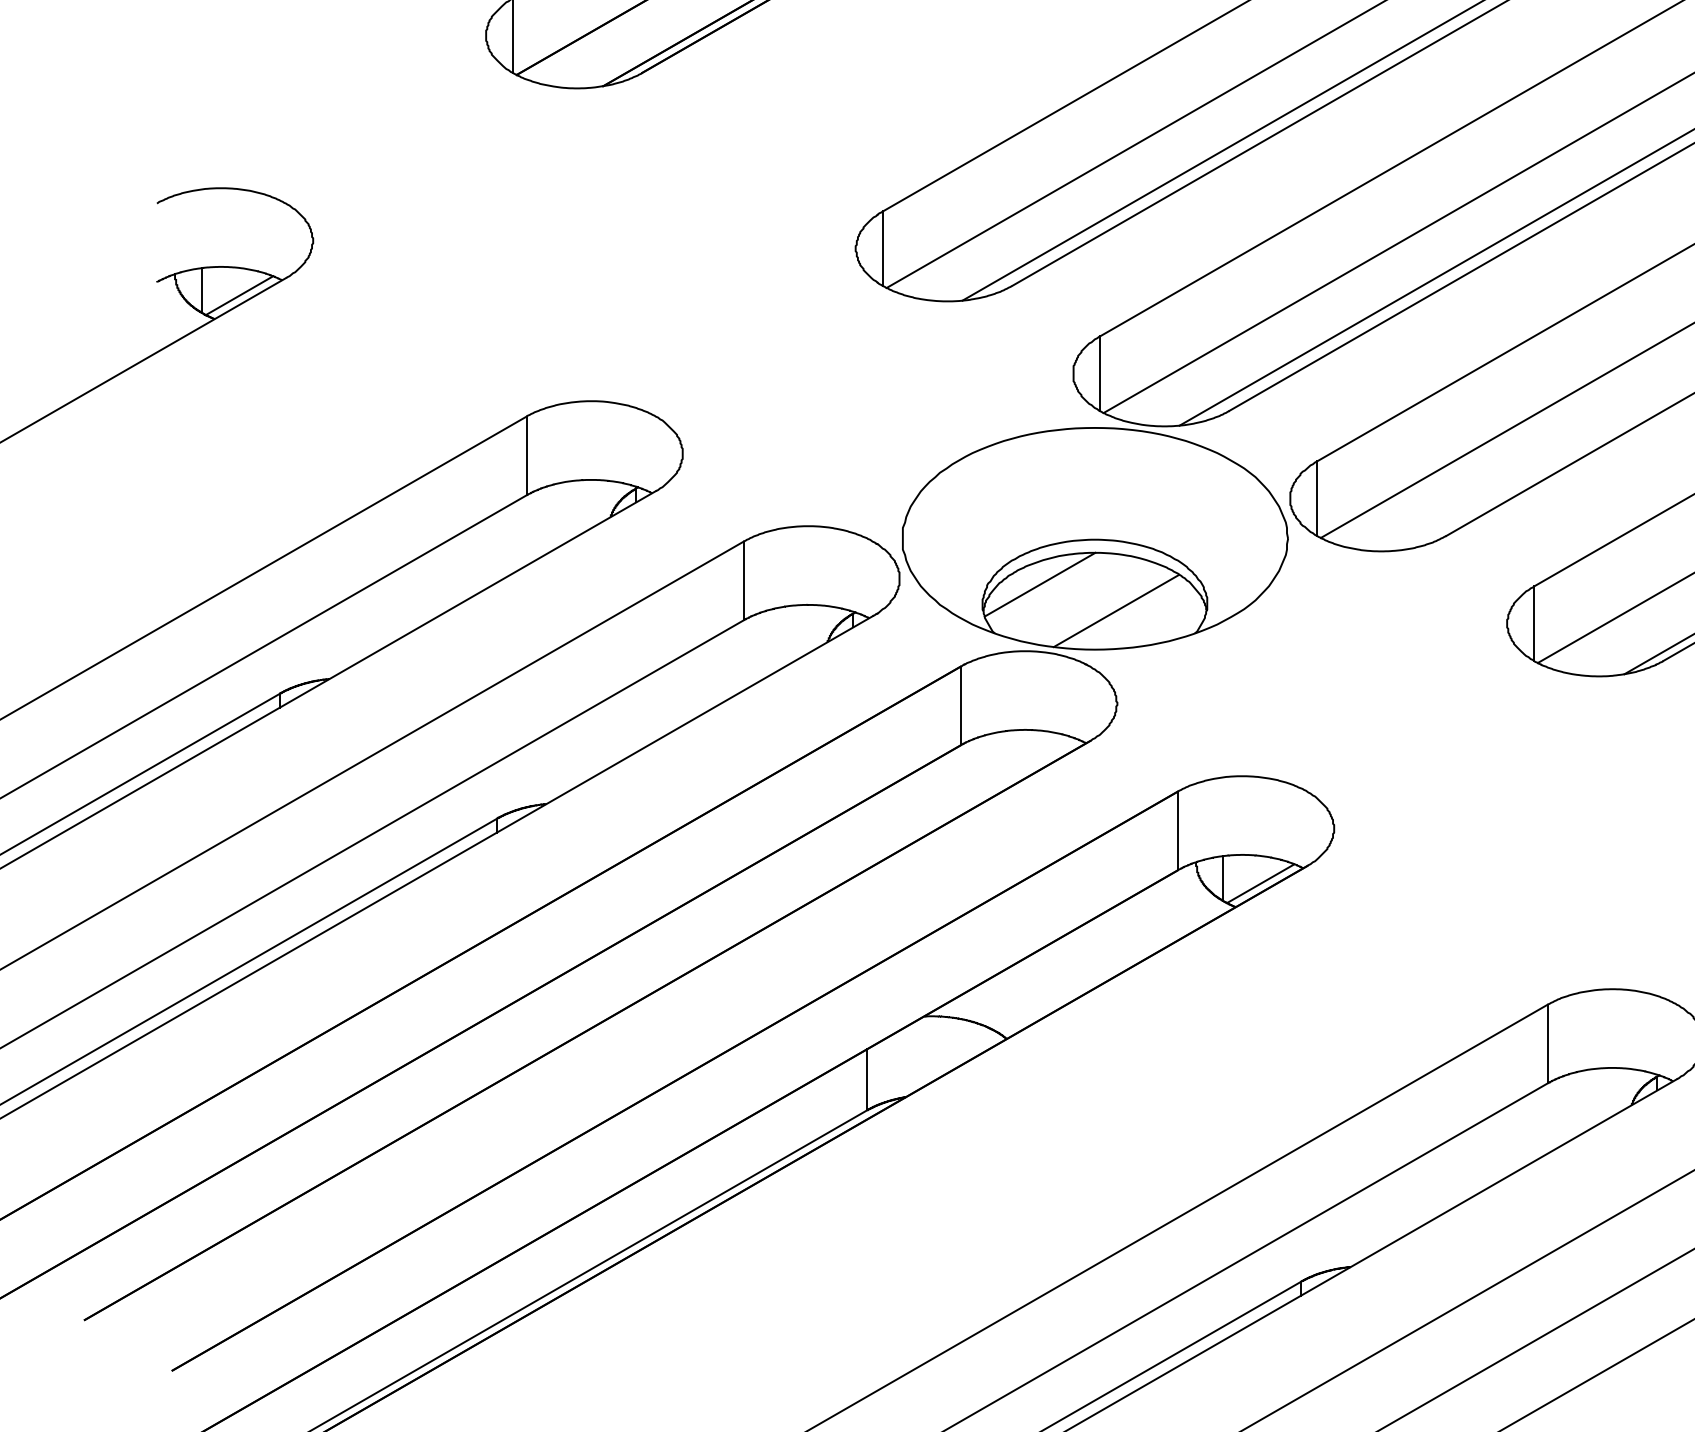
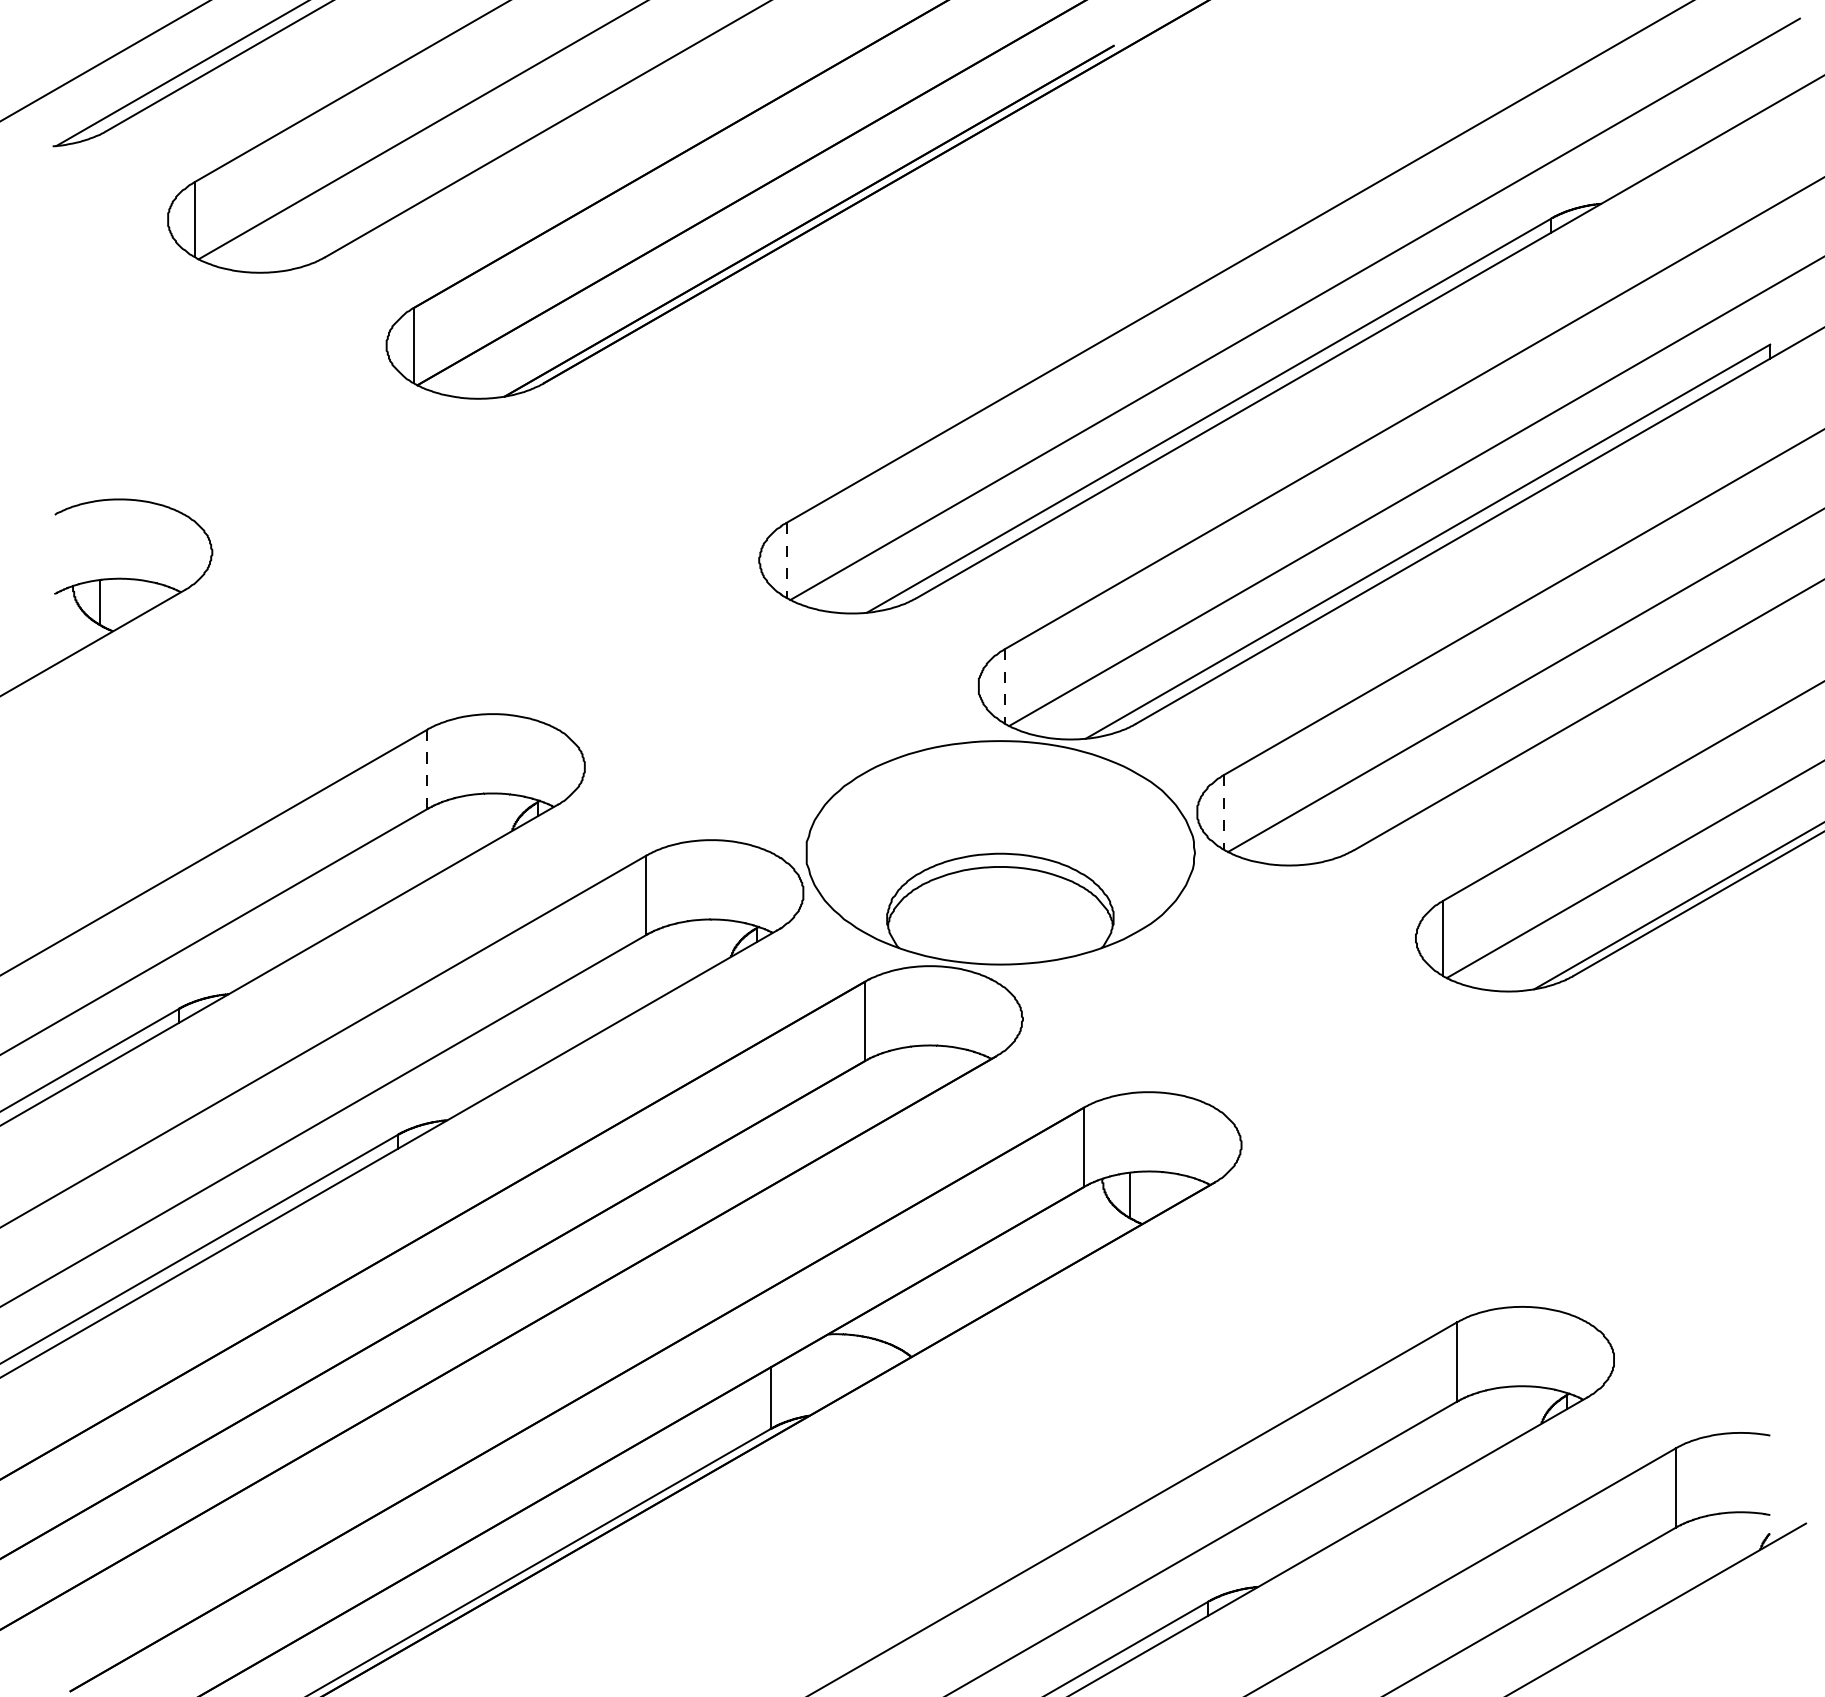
line: (882, 248) -> (786, 560), solid -> dashed
line: (239, 295) -> (138, 607), removed
line: (1100, 373) -> (1005, 686), solid -> dashed
line: (526, 456) -> (427, 769), solid -> dashed
line: (1317, 498) -> (1224, 812), solid -> dashed
line: (1039, 584) -> (944, 898), removed
line: (1115, 610) -> (1021, 925), removed
line: (1260, 883) -> (1167, 1200), removed

